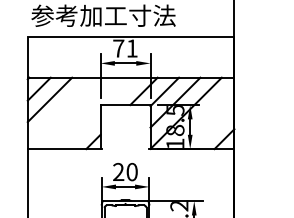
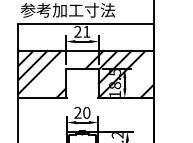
text: (118, 48) -> (77, 31), 71 -> 21
line: (60, 110) -> (39, 72), added

